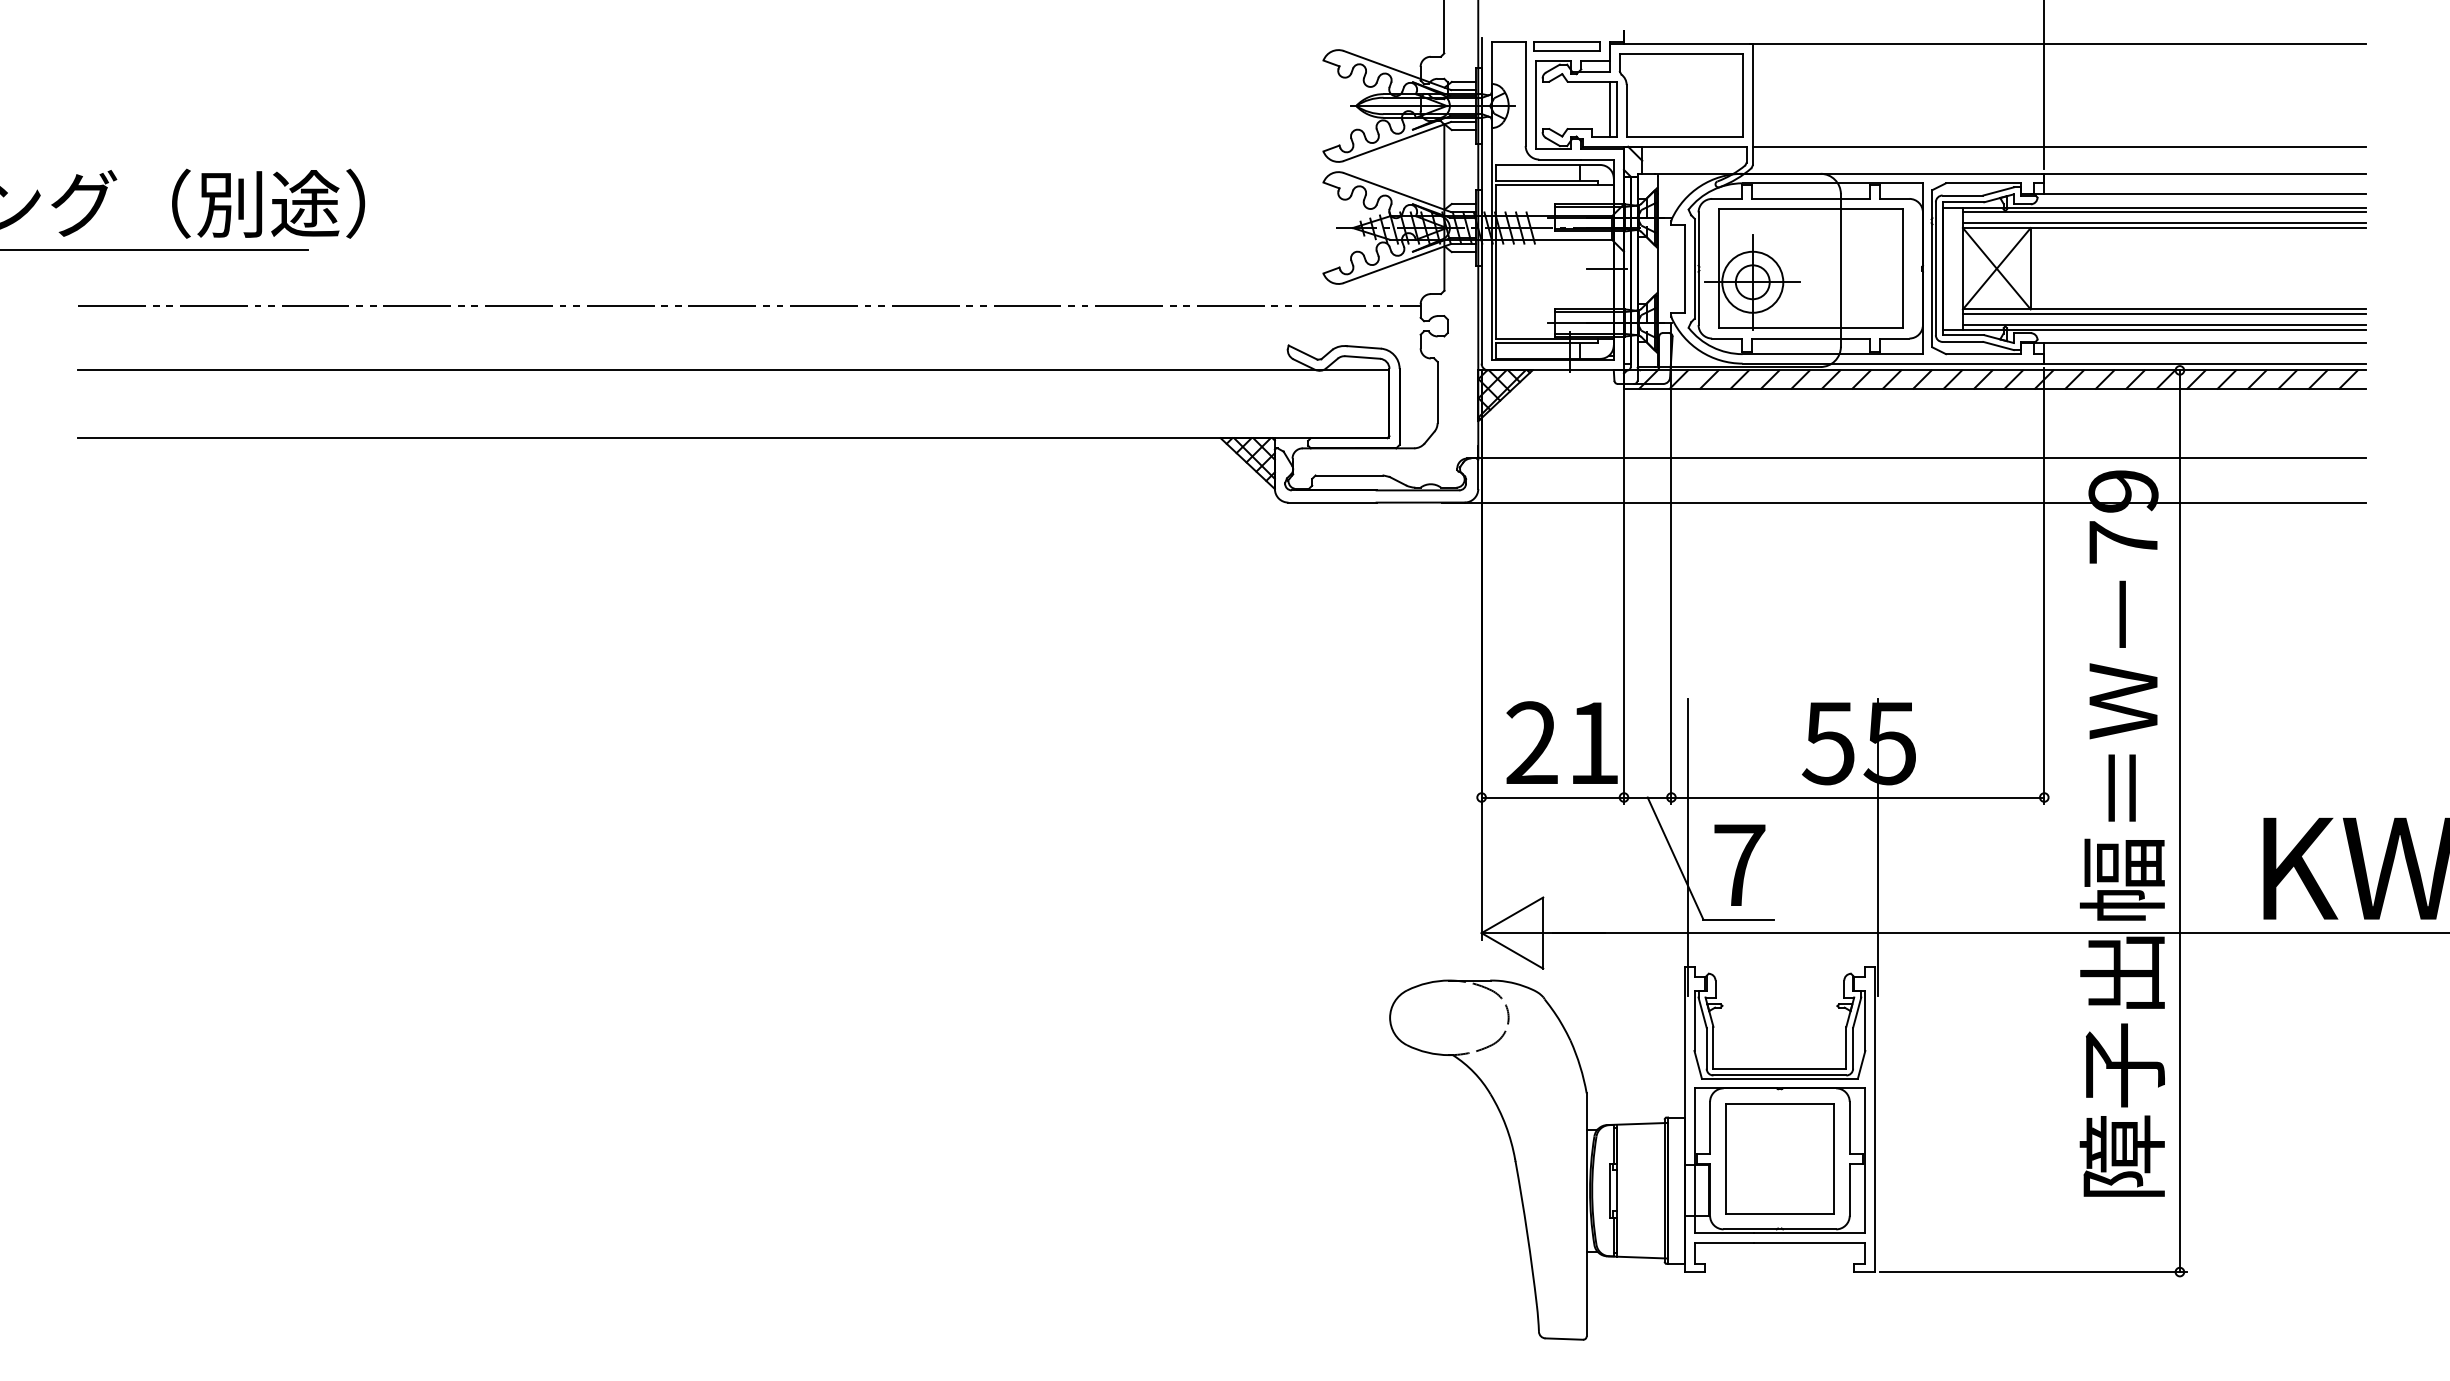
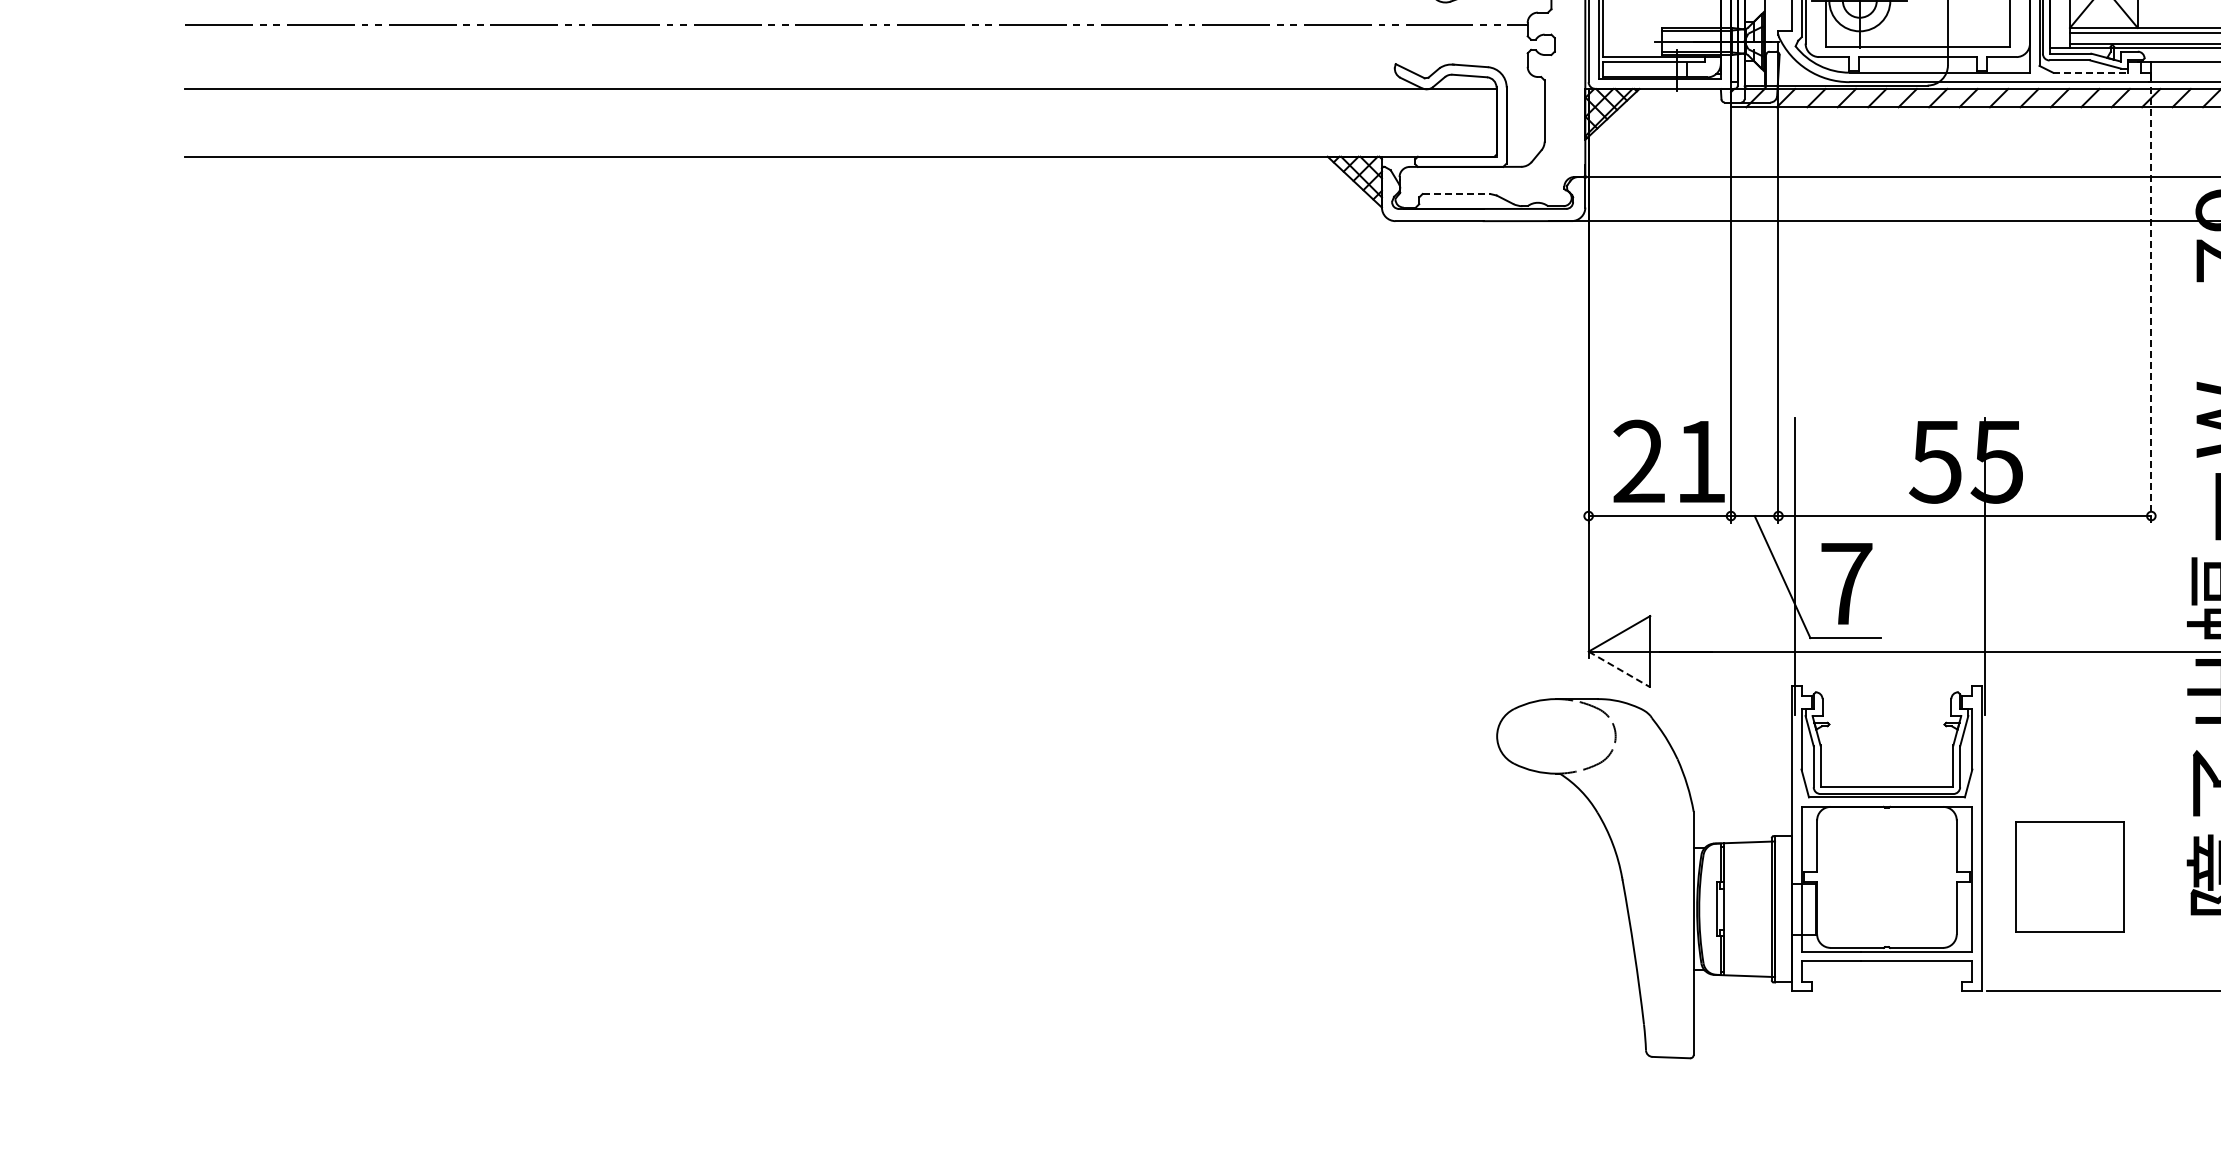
line: (1983, 354) -> (2090, 73), solid -> dashed
line: (1349, 475) -> (1456, 194), solid -> dashed
line: (2044, 586) -> (2151, 305), solid -> dashed
line: (1512, 950) -> (1619, 669), solid -> dashed
part: (1779, 1158) -> (2069, 877), moved

